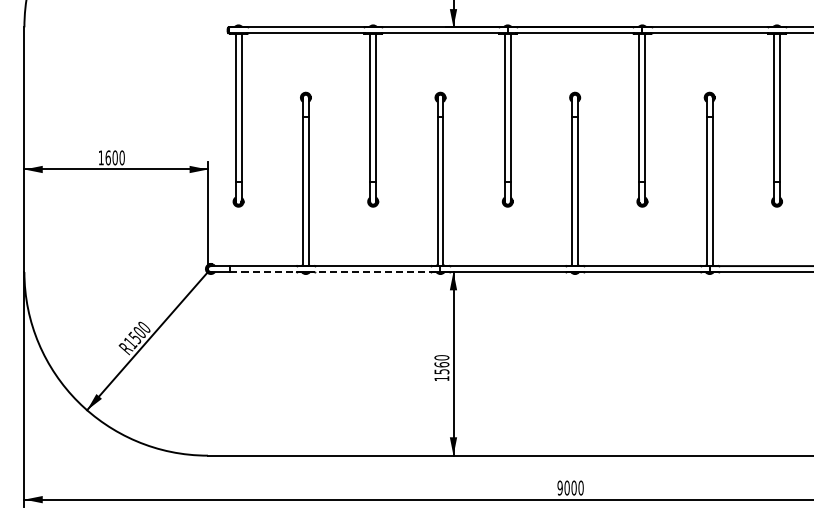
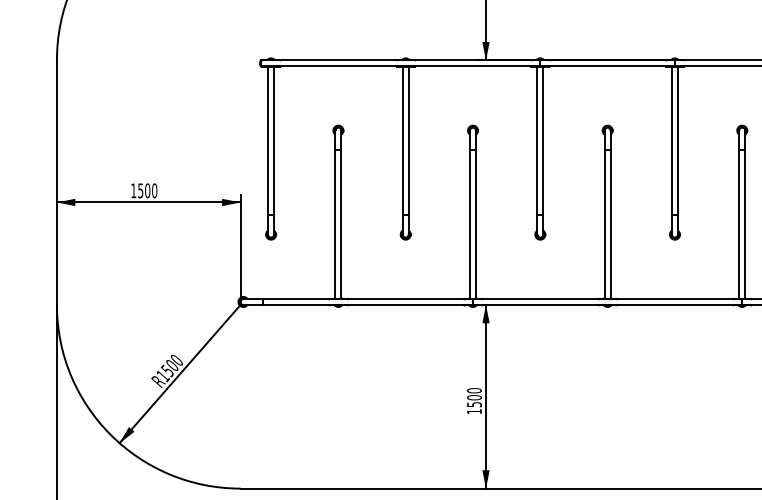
text: (107, 157) -> (140, 190), 1600 -> 1500
line: (335, 271) -> (368, 304), dashed -> solid
text: (441, 364) -> (474, 397), 1560 -> 1500

